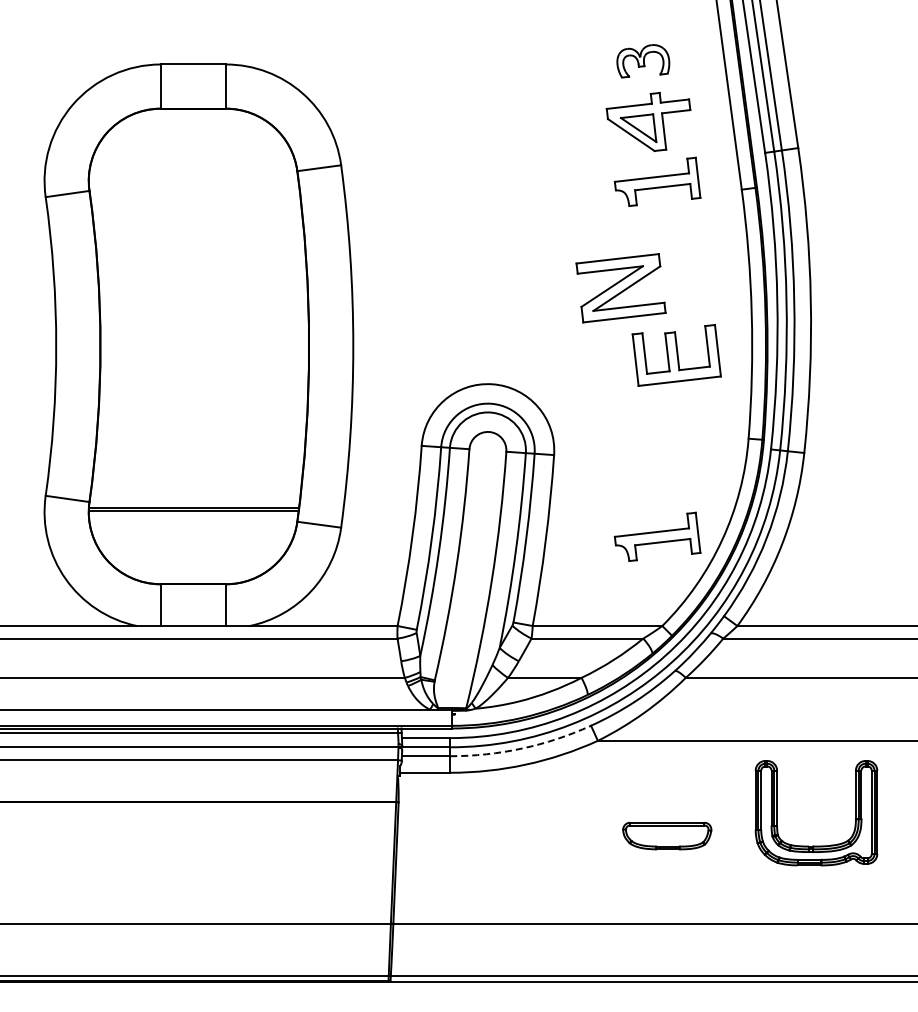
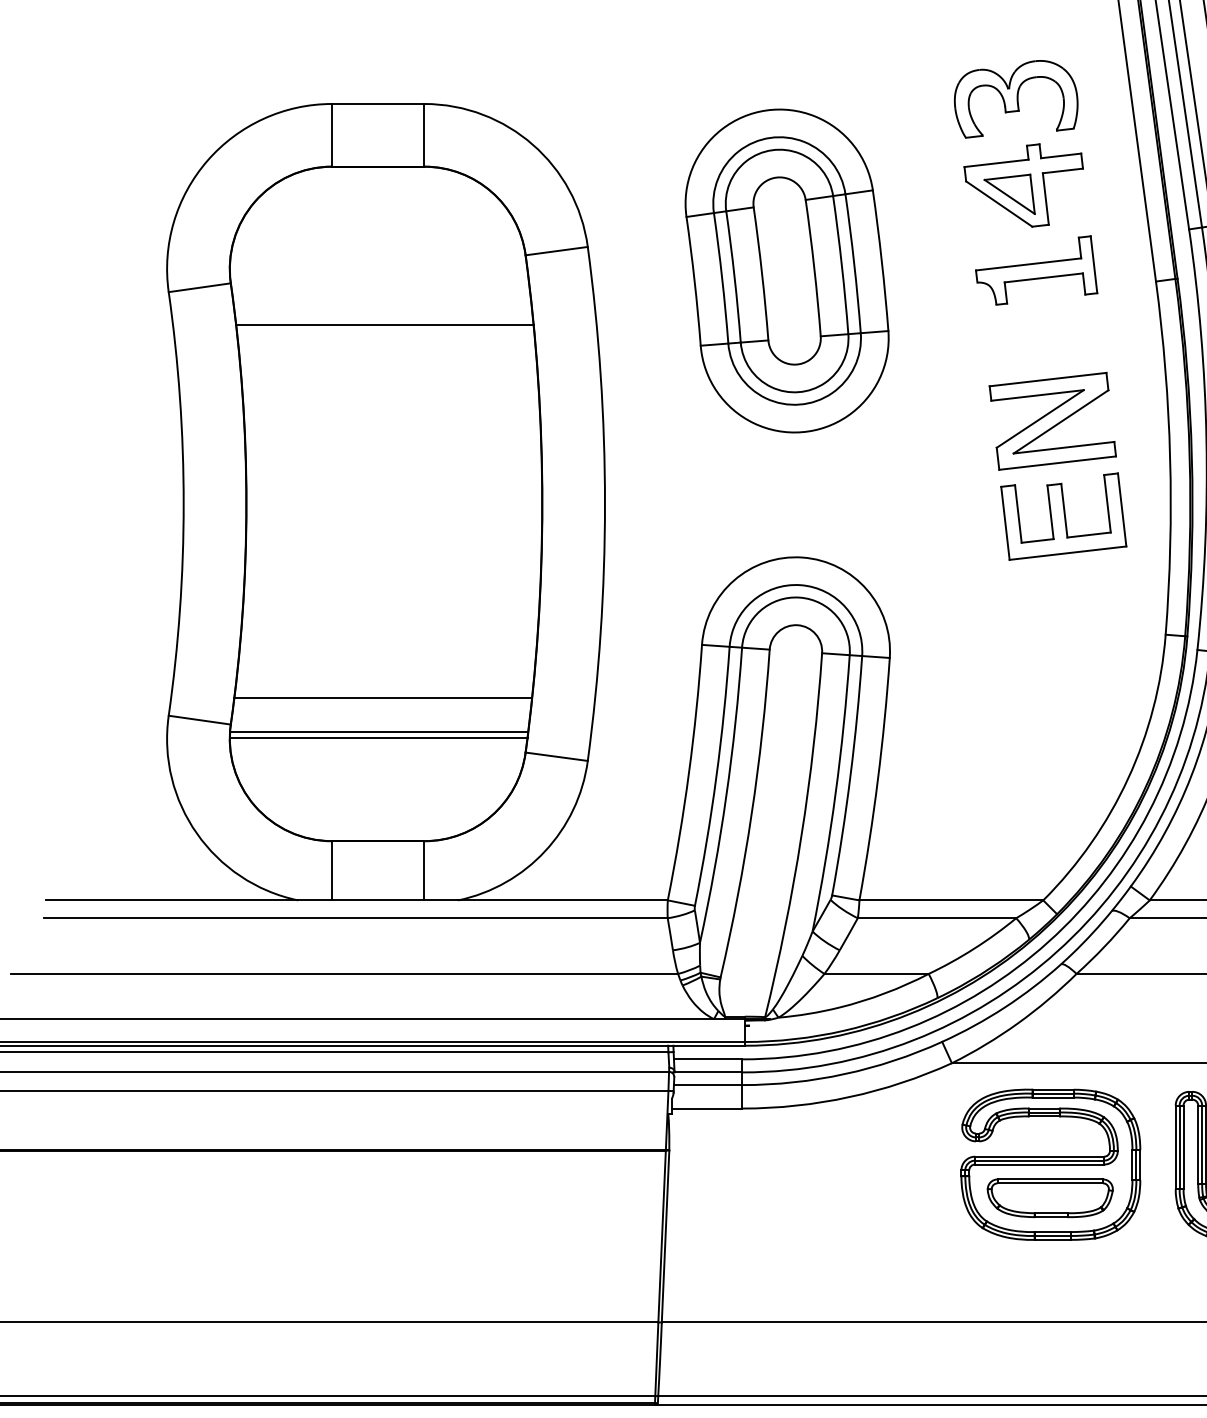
part: (643, 61) -> (1016, 99), size x1.67
part: (481, 181) -> (786, 269), added
line: (197, 220) -> (384, 325), added
part: (620, 288) -> (1052, 421), moved
line: (196, 483) -> (382, 698), added
part: (657, 536) -> (1036, 773), removed
arc: (522, 748) -> (844, 1074), dashed -> solid
part: (667, 812) -> (1050, 1164), added

